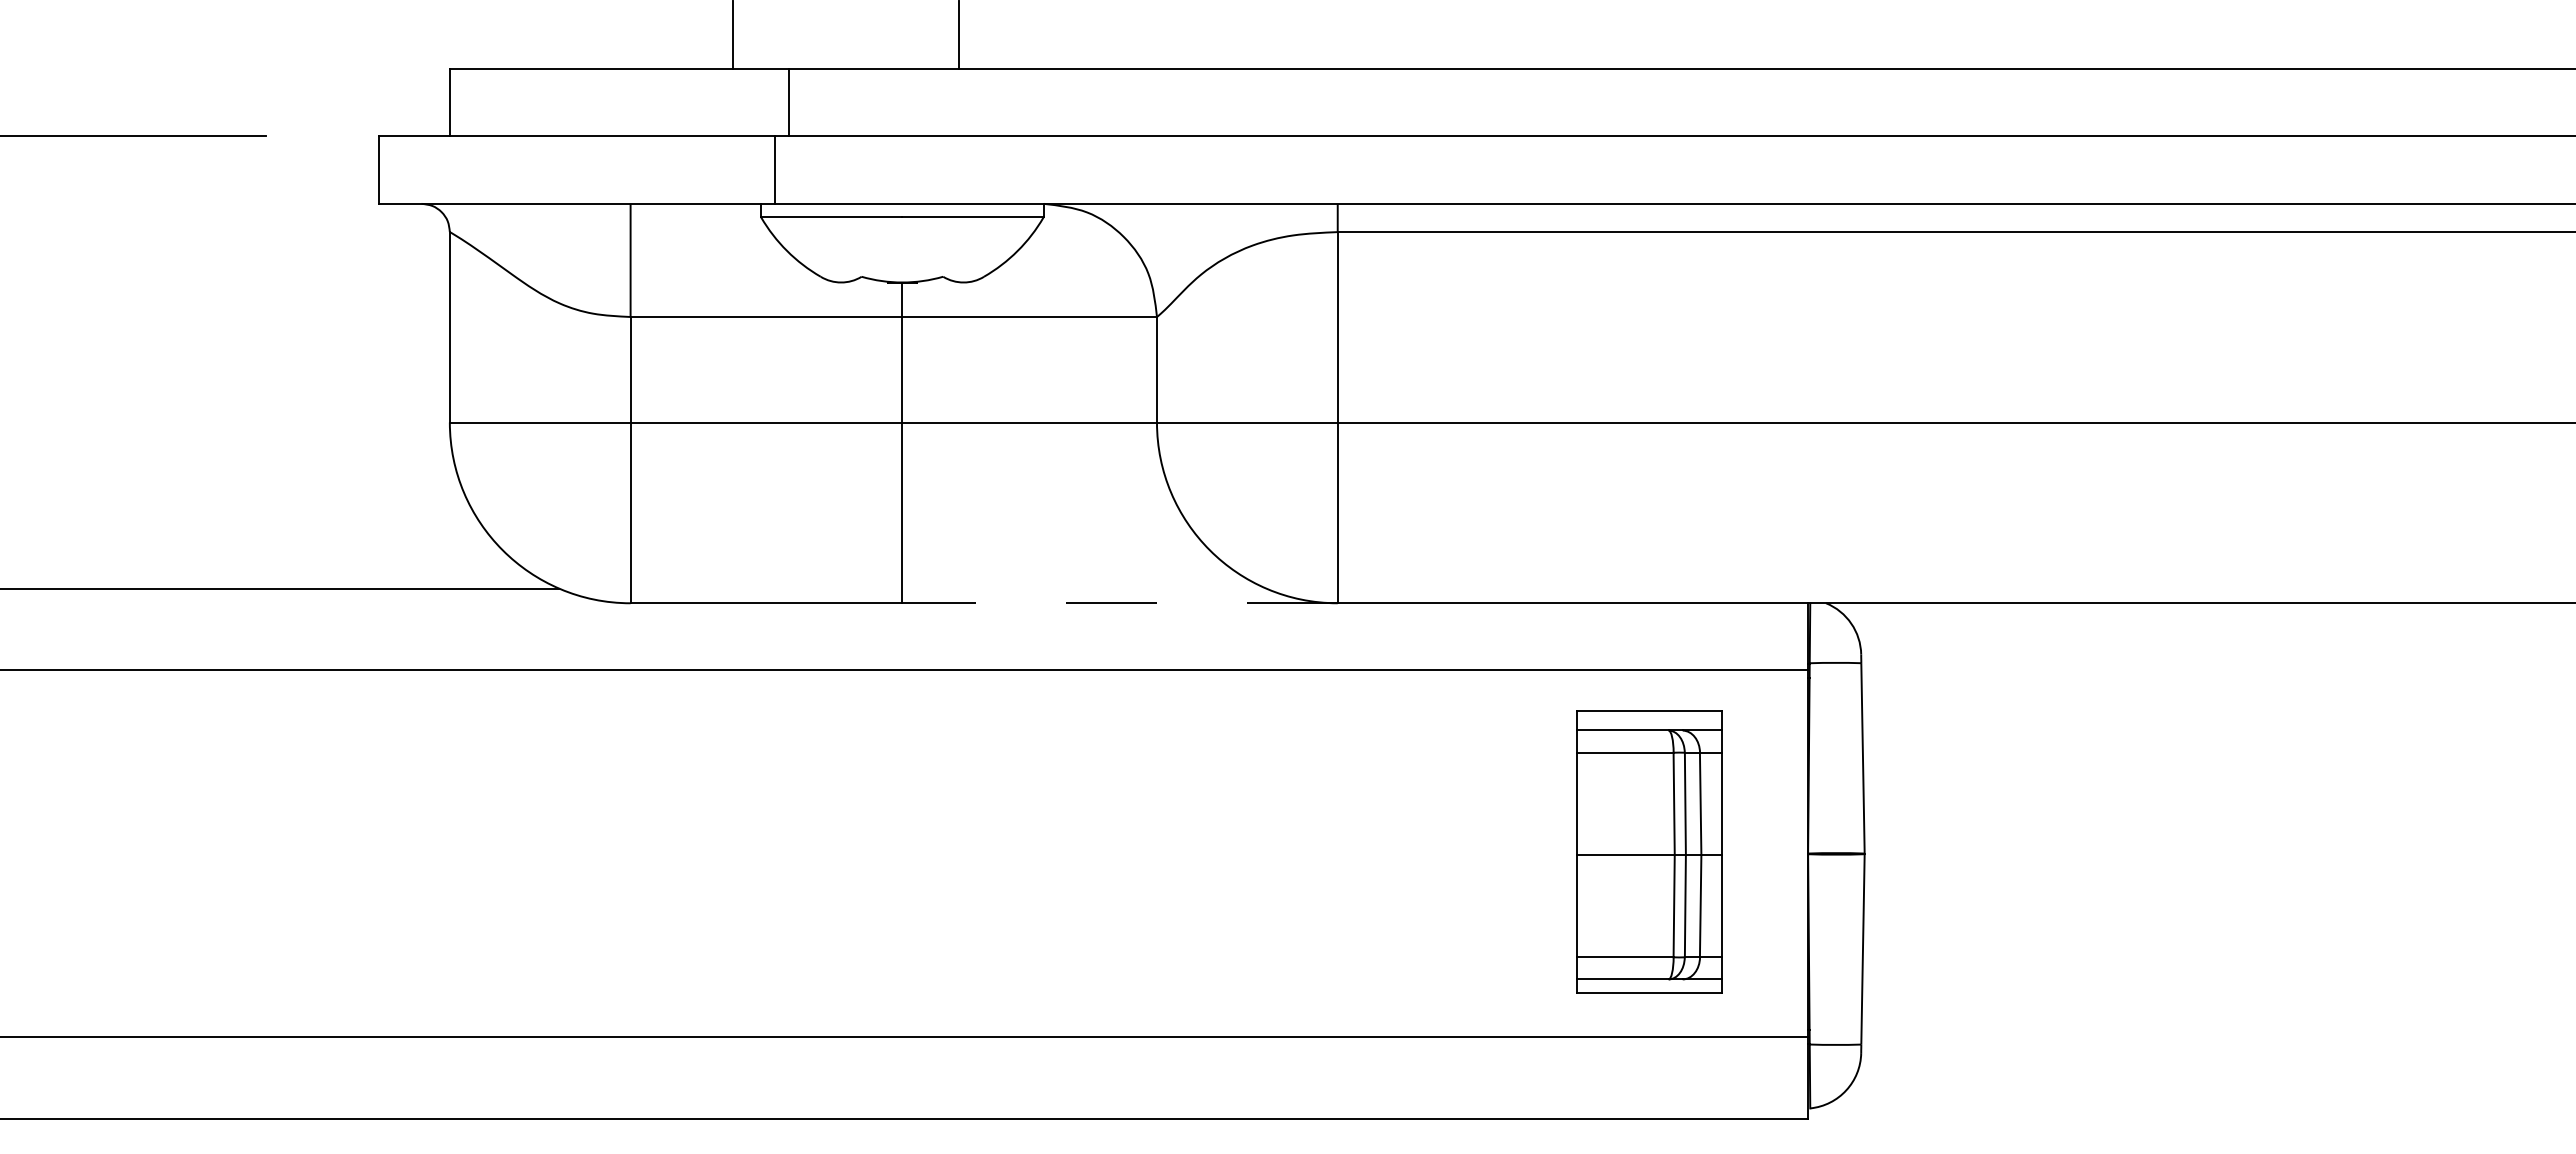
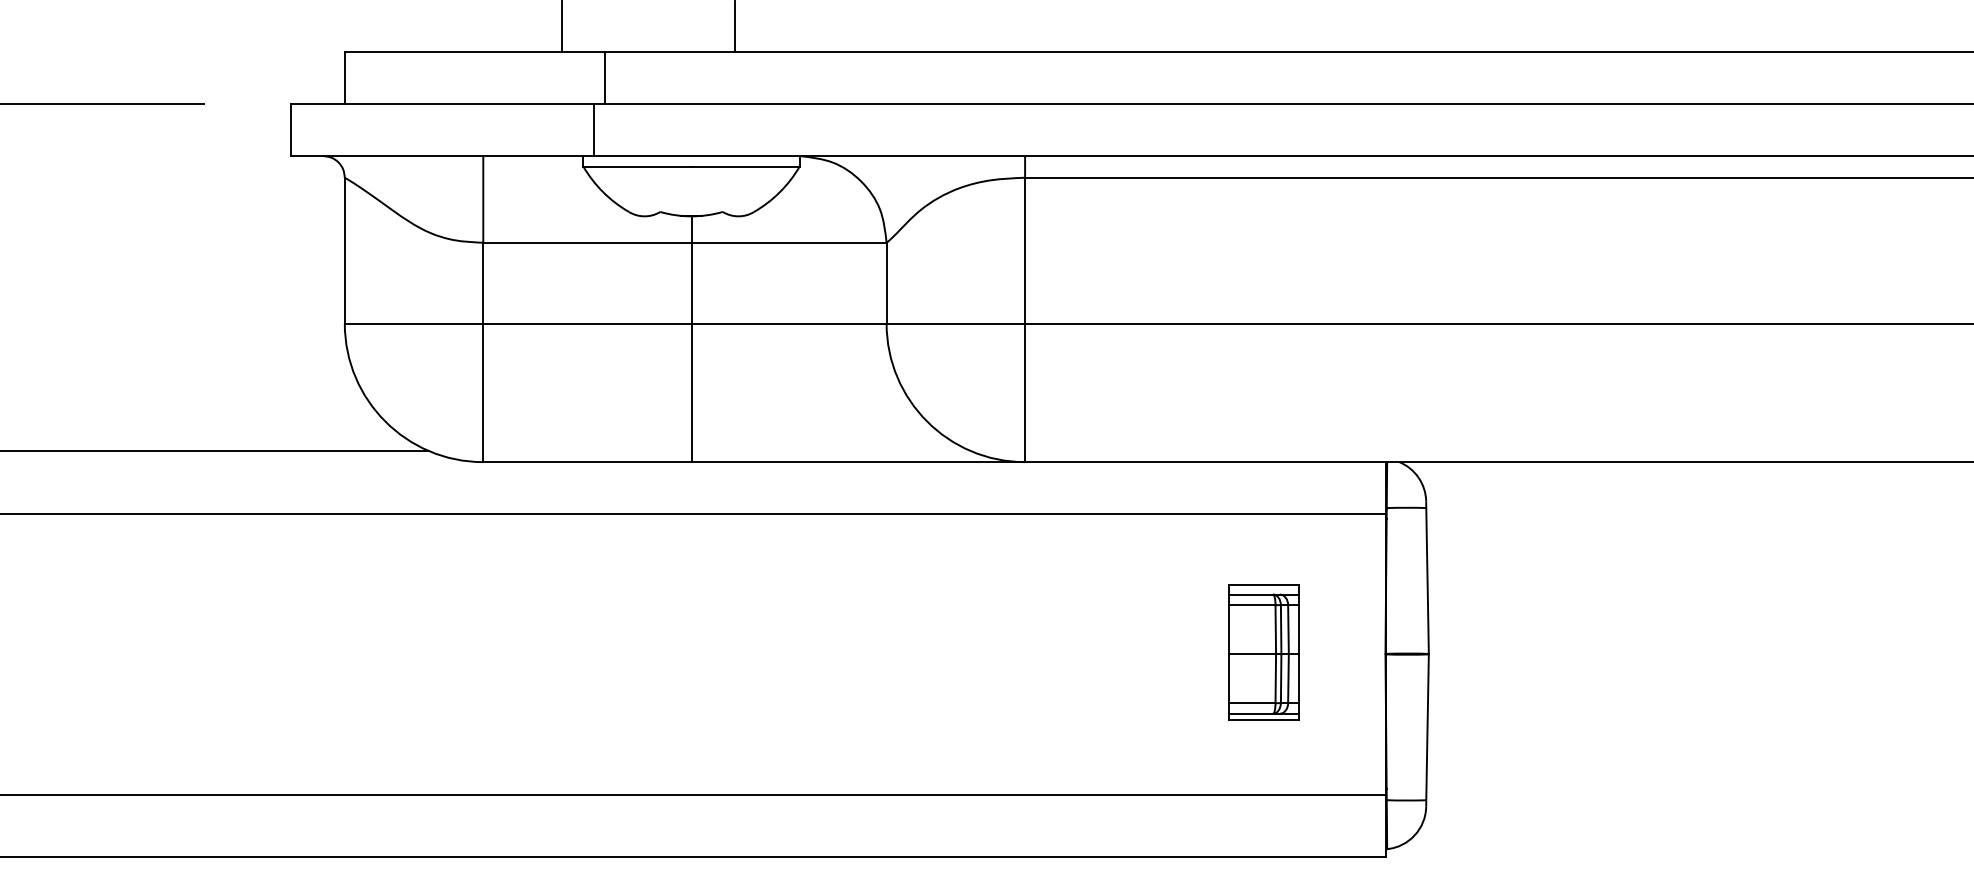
line: (1120, 603) -> (858, 462), dashed -> solid
part: (1649, 851) -> (1263, 652), size x0.62

